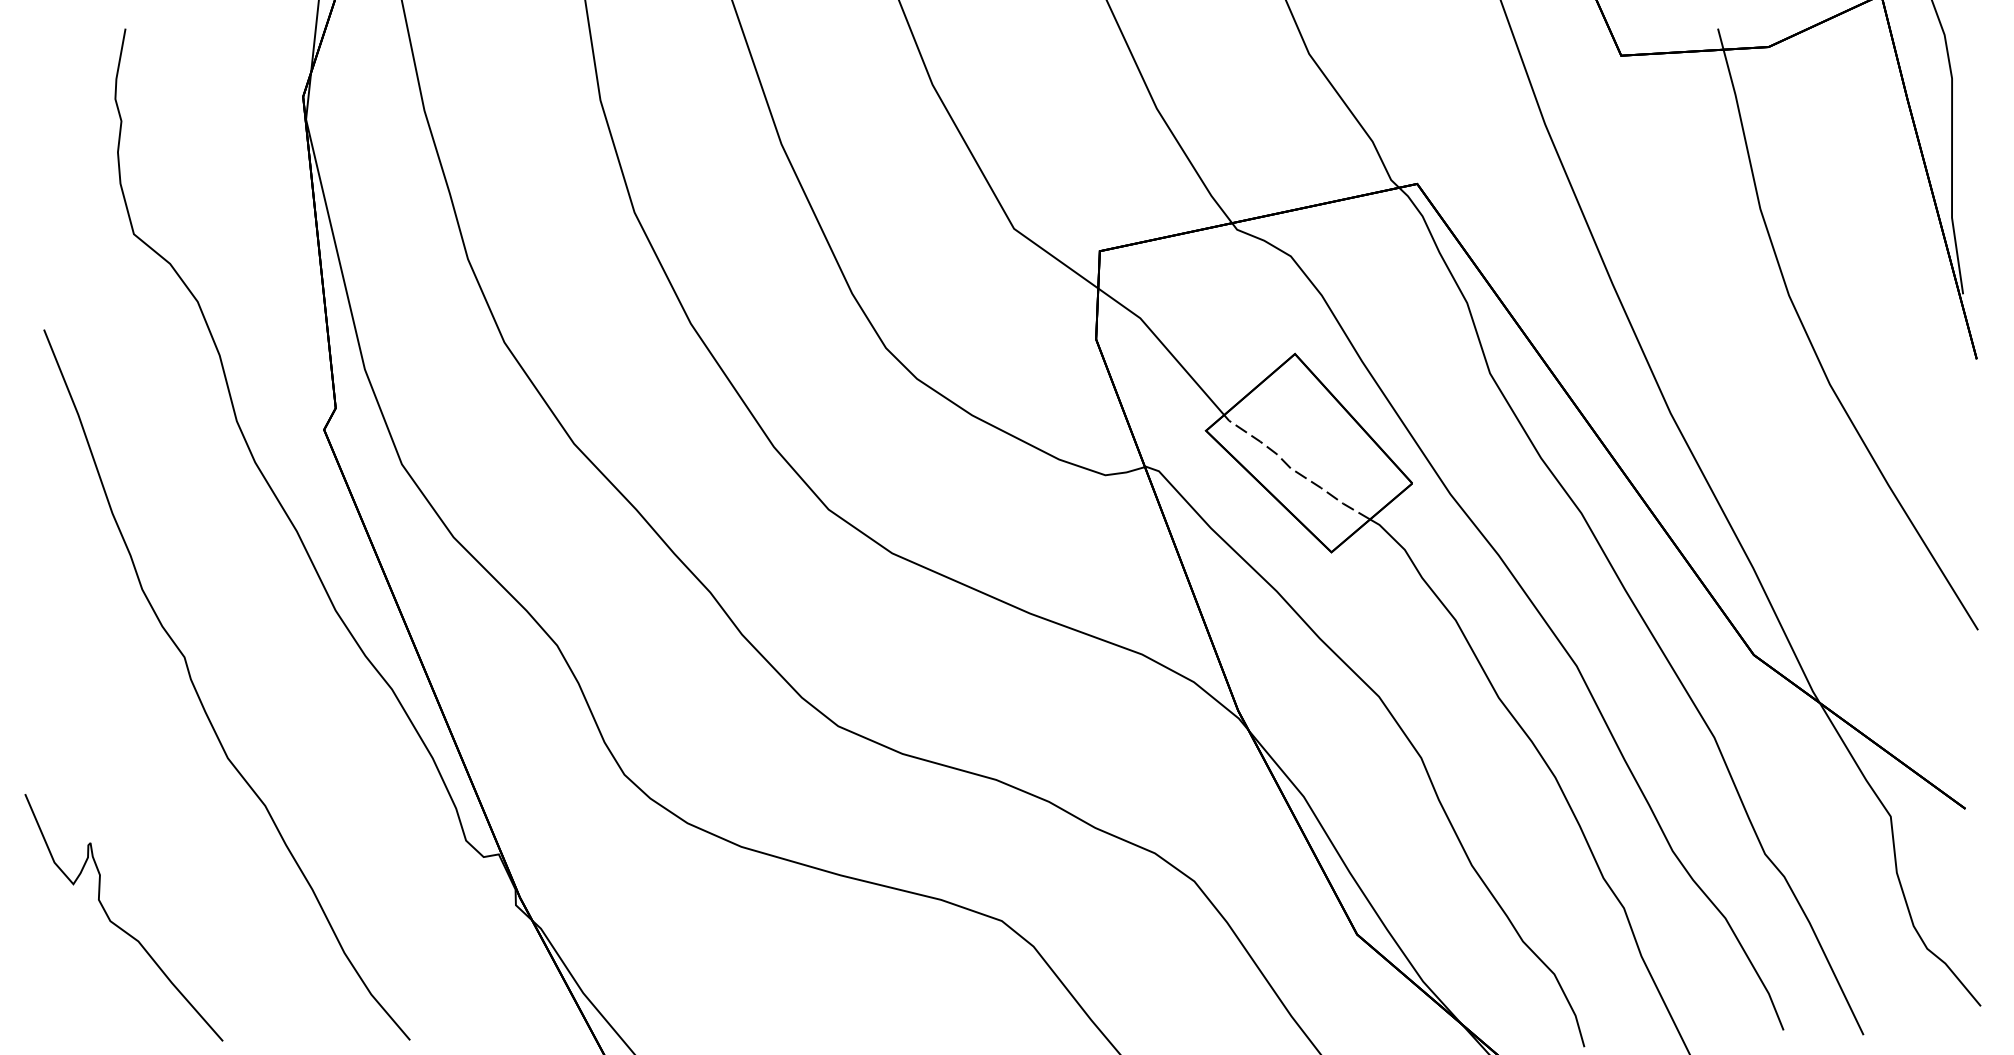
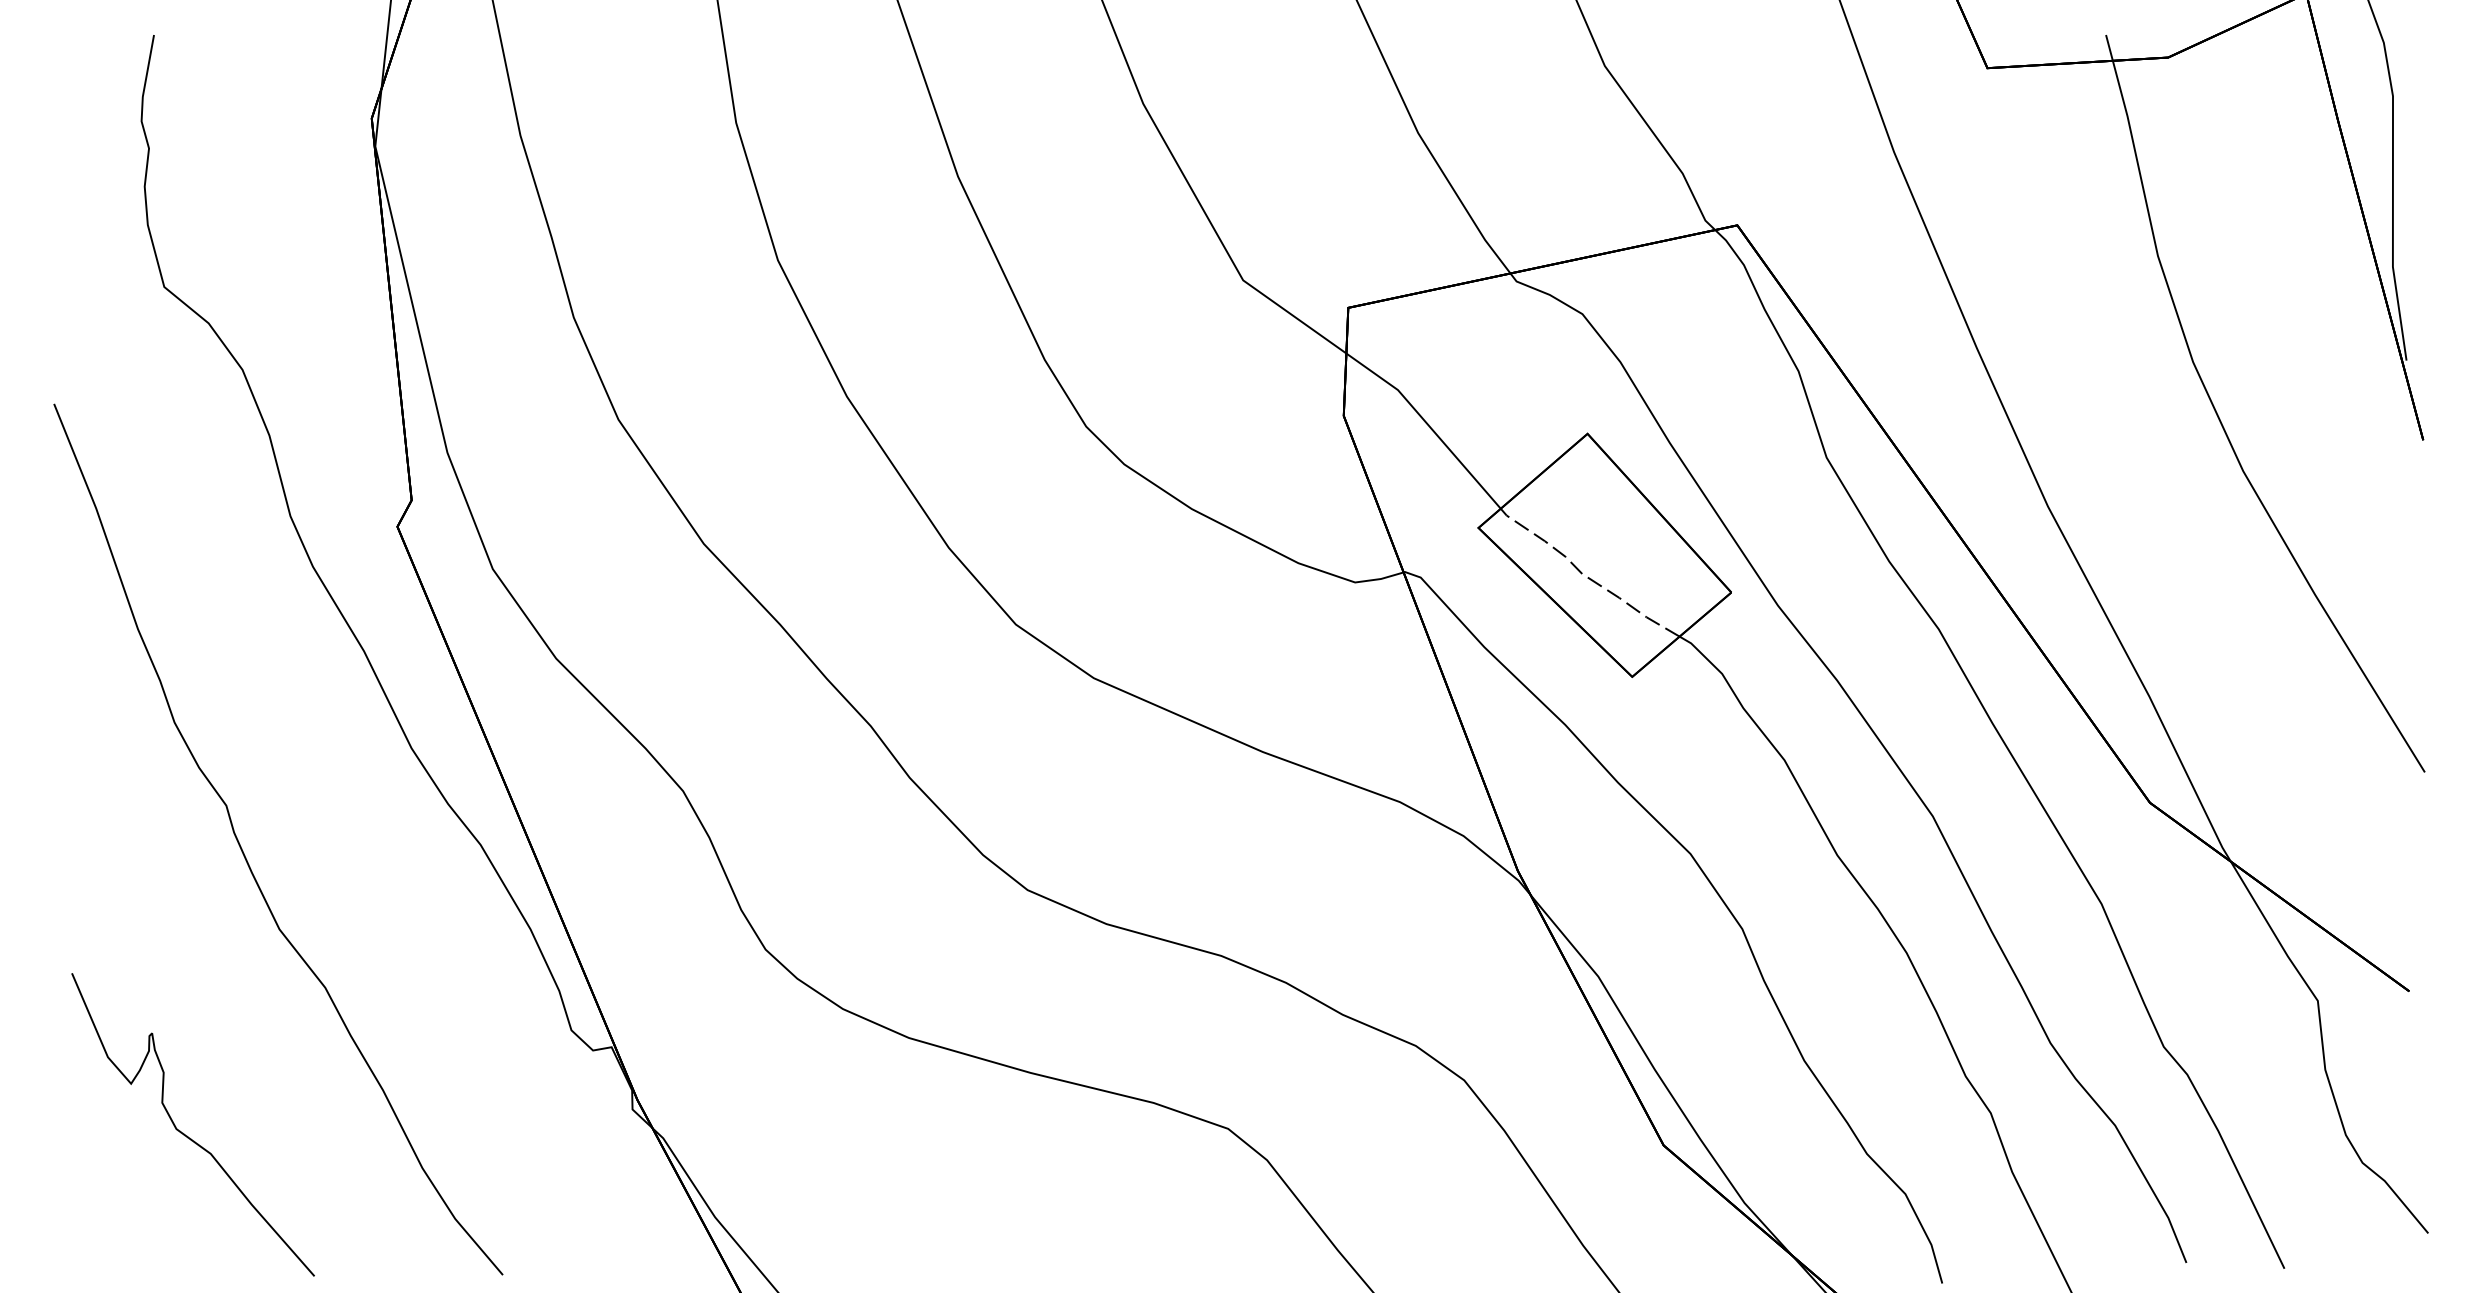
curve: (116, 924) -> (184, 1133), moved

